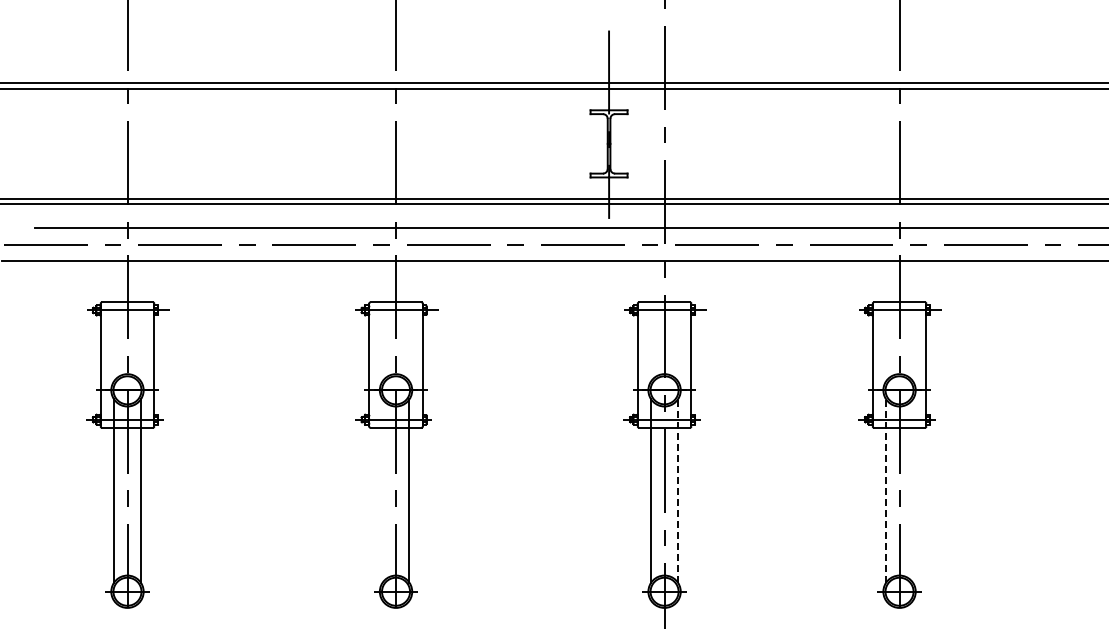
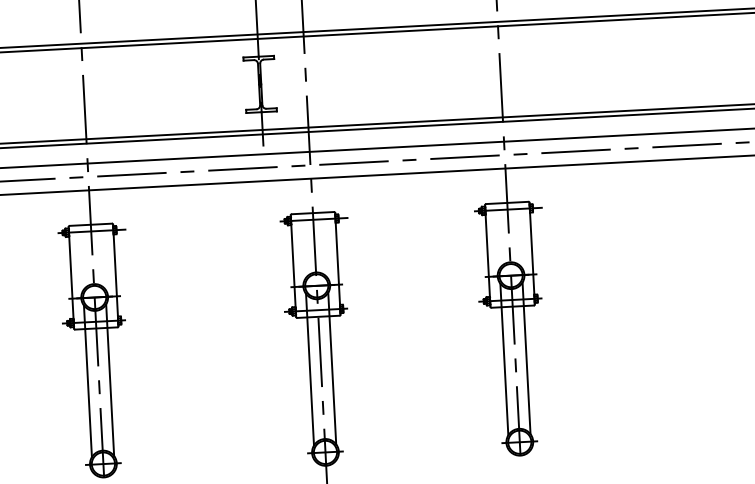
line: (382, 490) -> (87, 380), added
line: (912, 490) -> (526, 357), added
line: (678, 491) -> (332, 368), dashed -> solid
line: (886, 491) -> (504, 359), dashed -> solid

